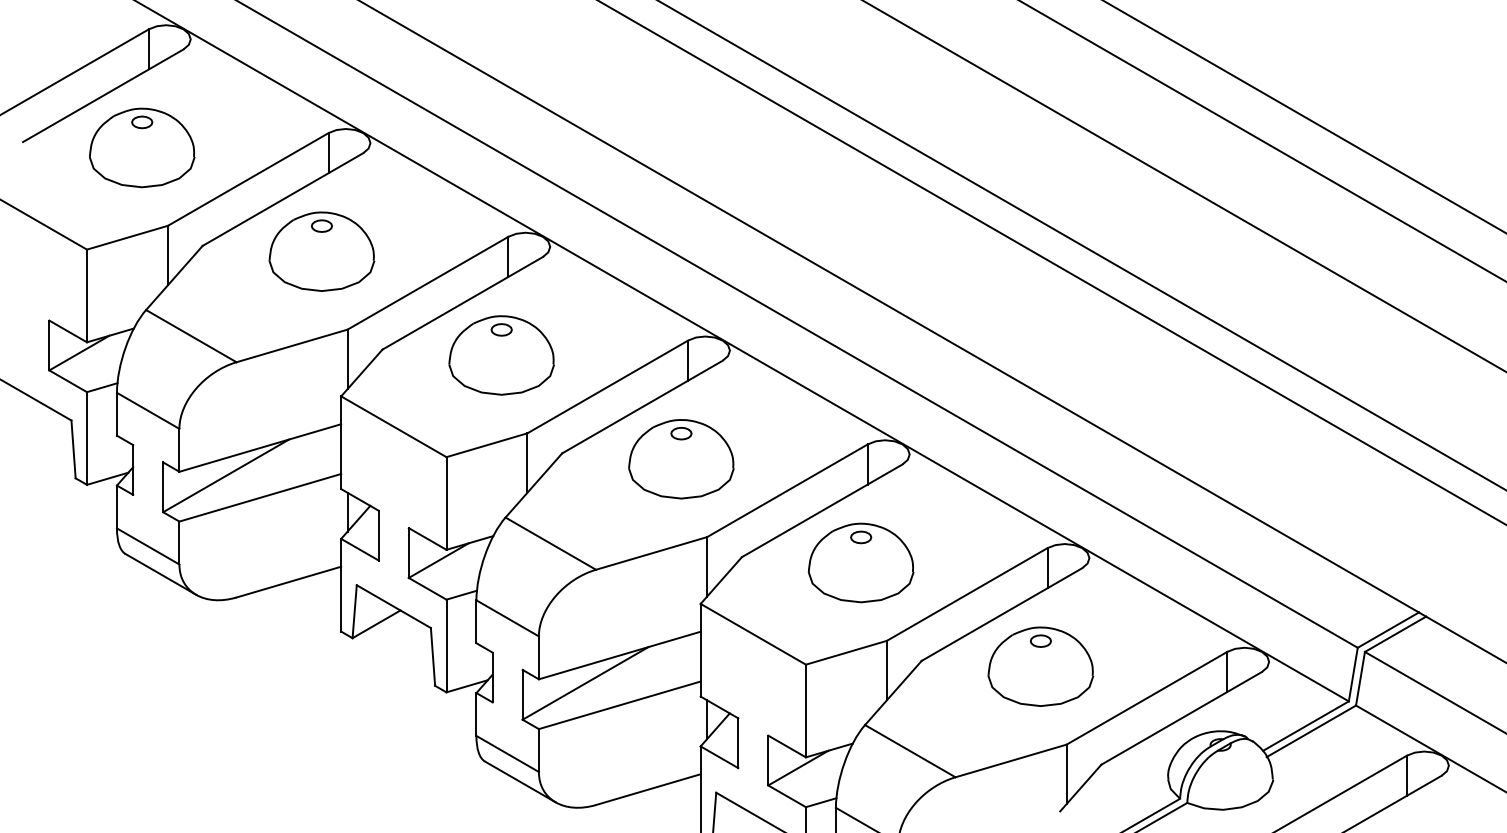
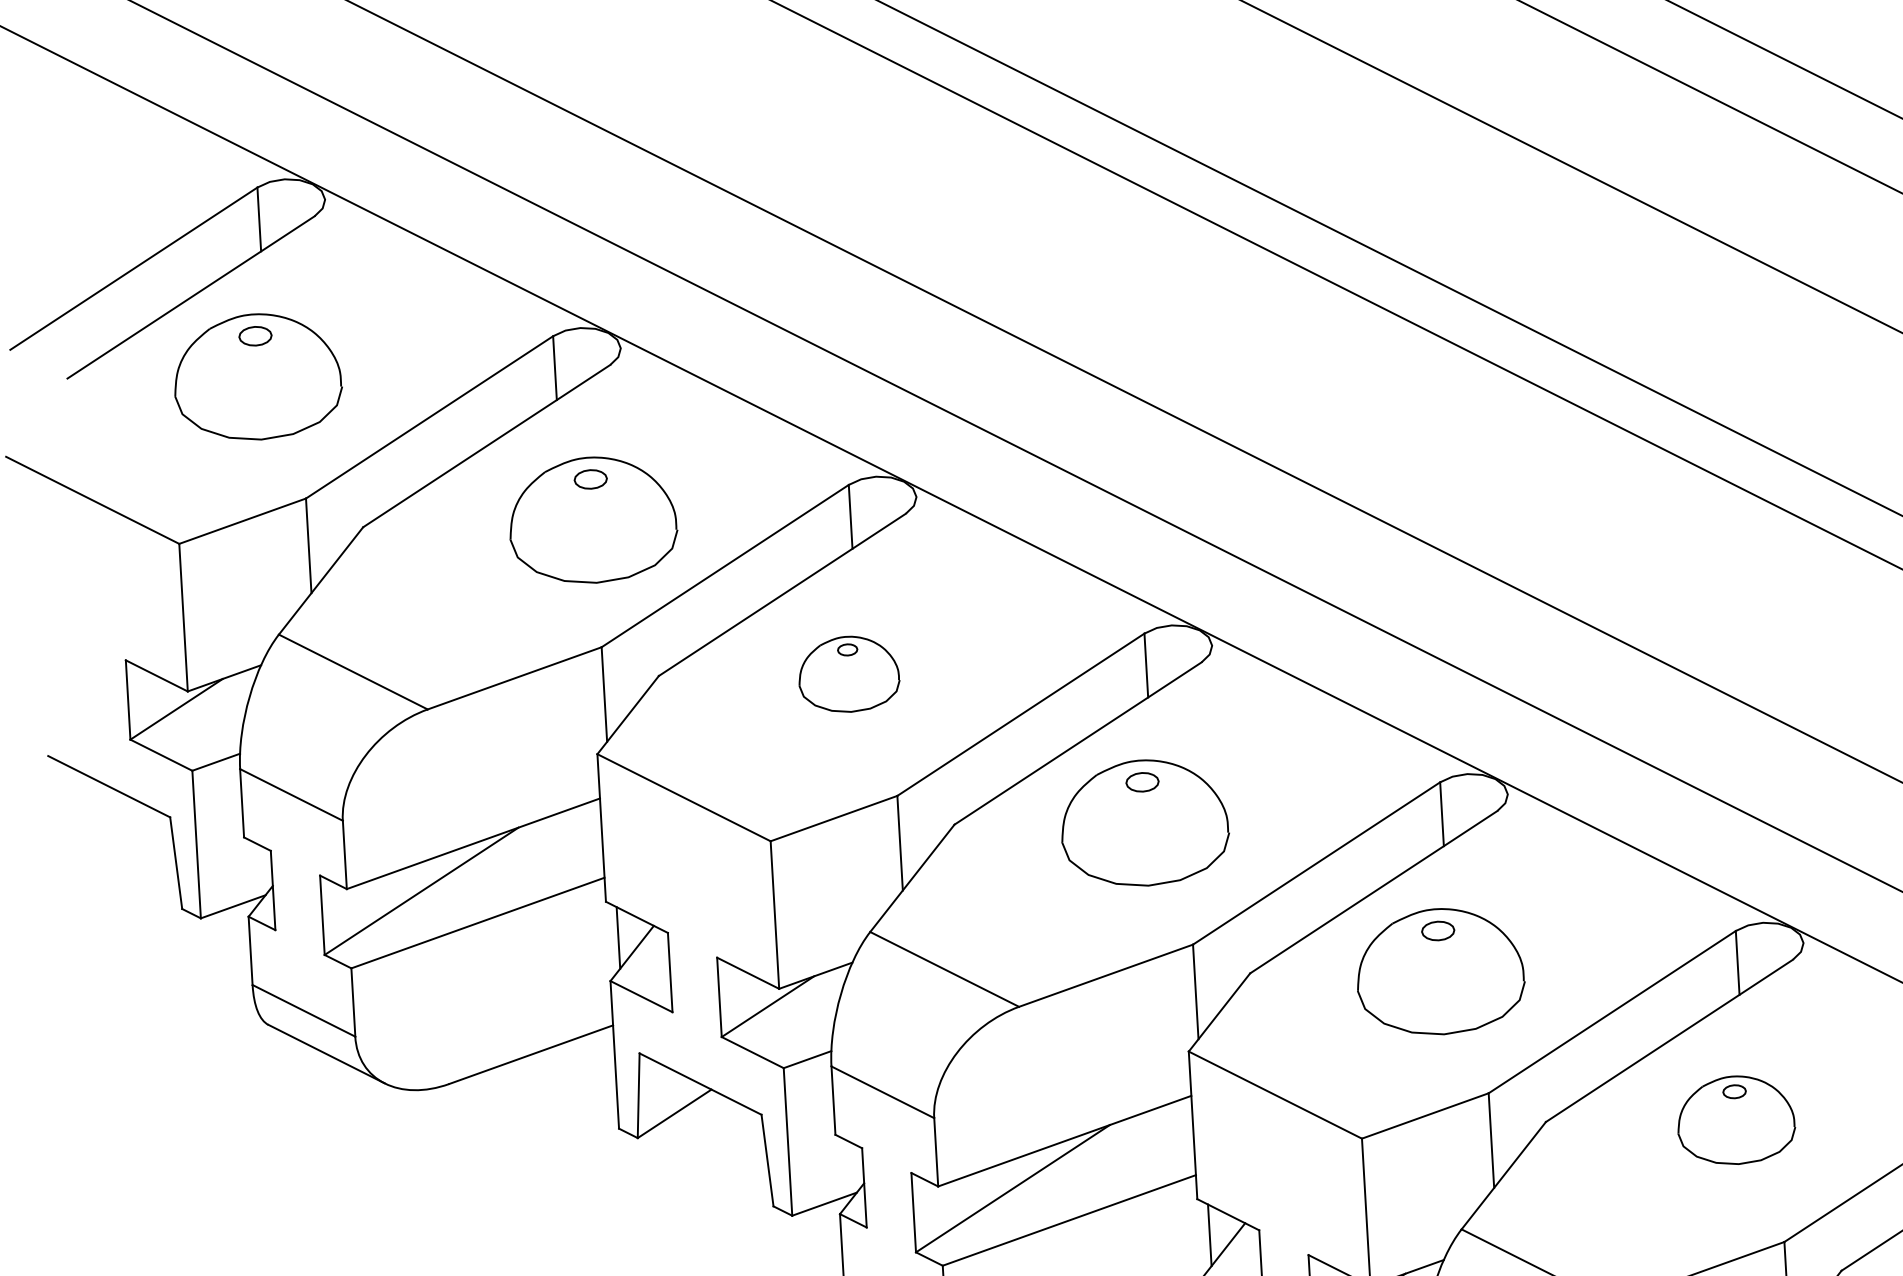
part: (321, 251) -> (592, 519), moved
part: (501, 355) -> (848, 674), size x0.6
part: (1040, 666) -> (1735, 1120), size x0.7

